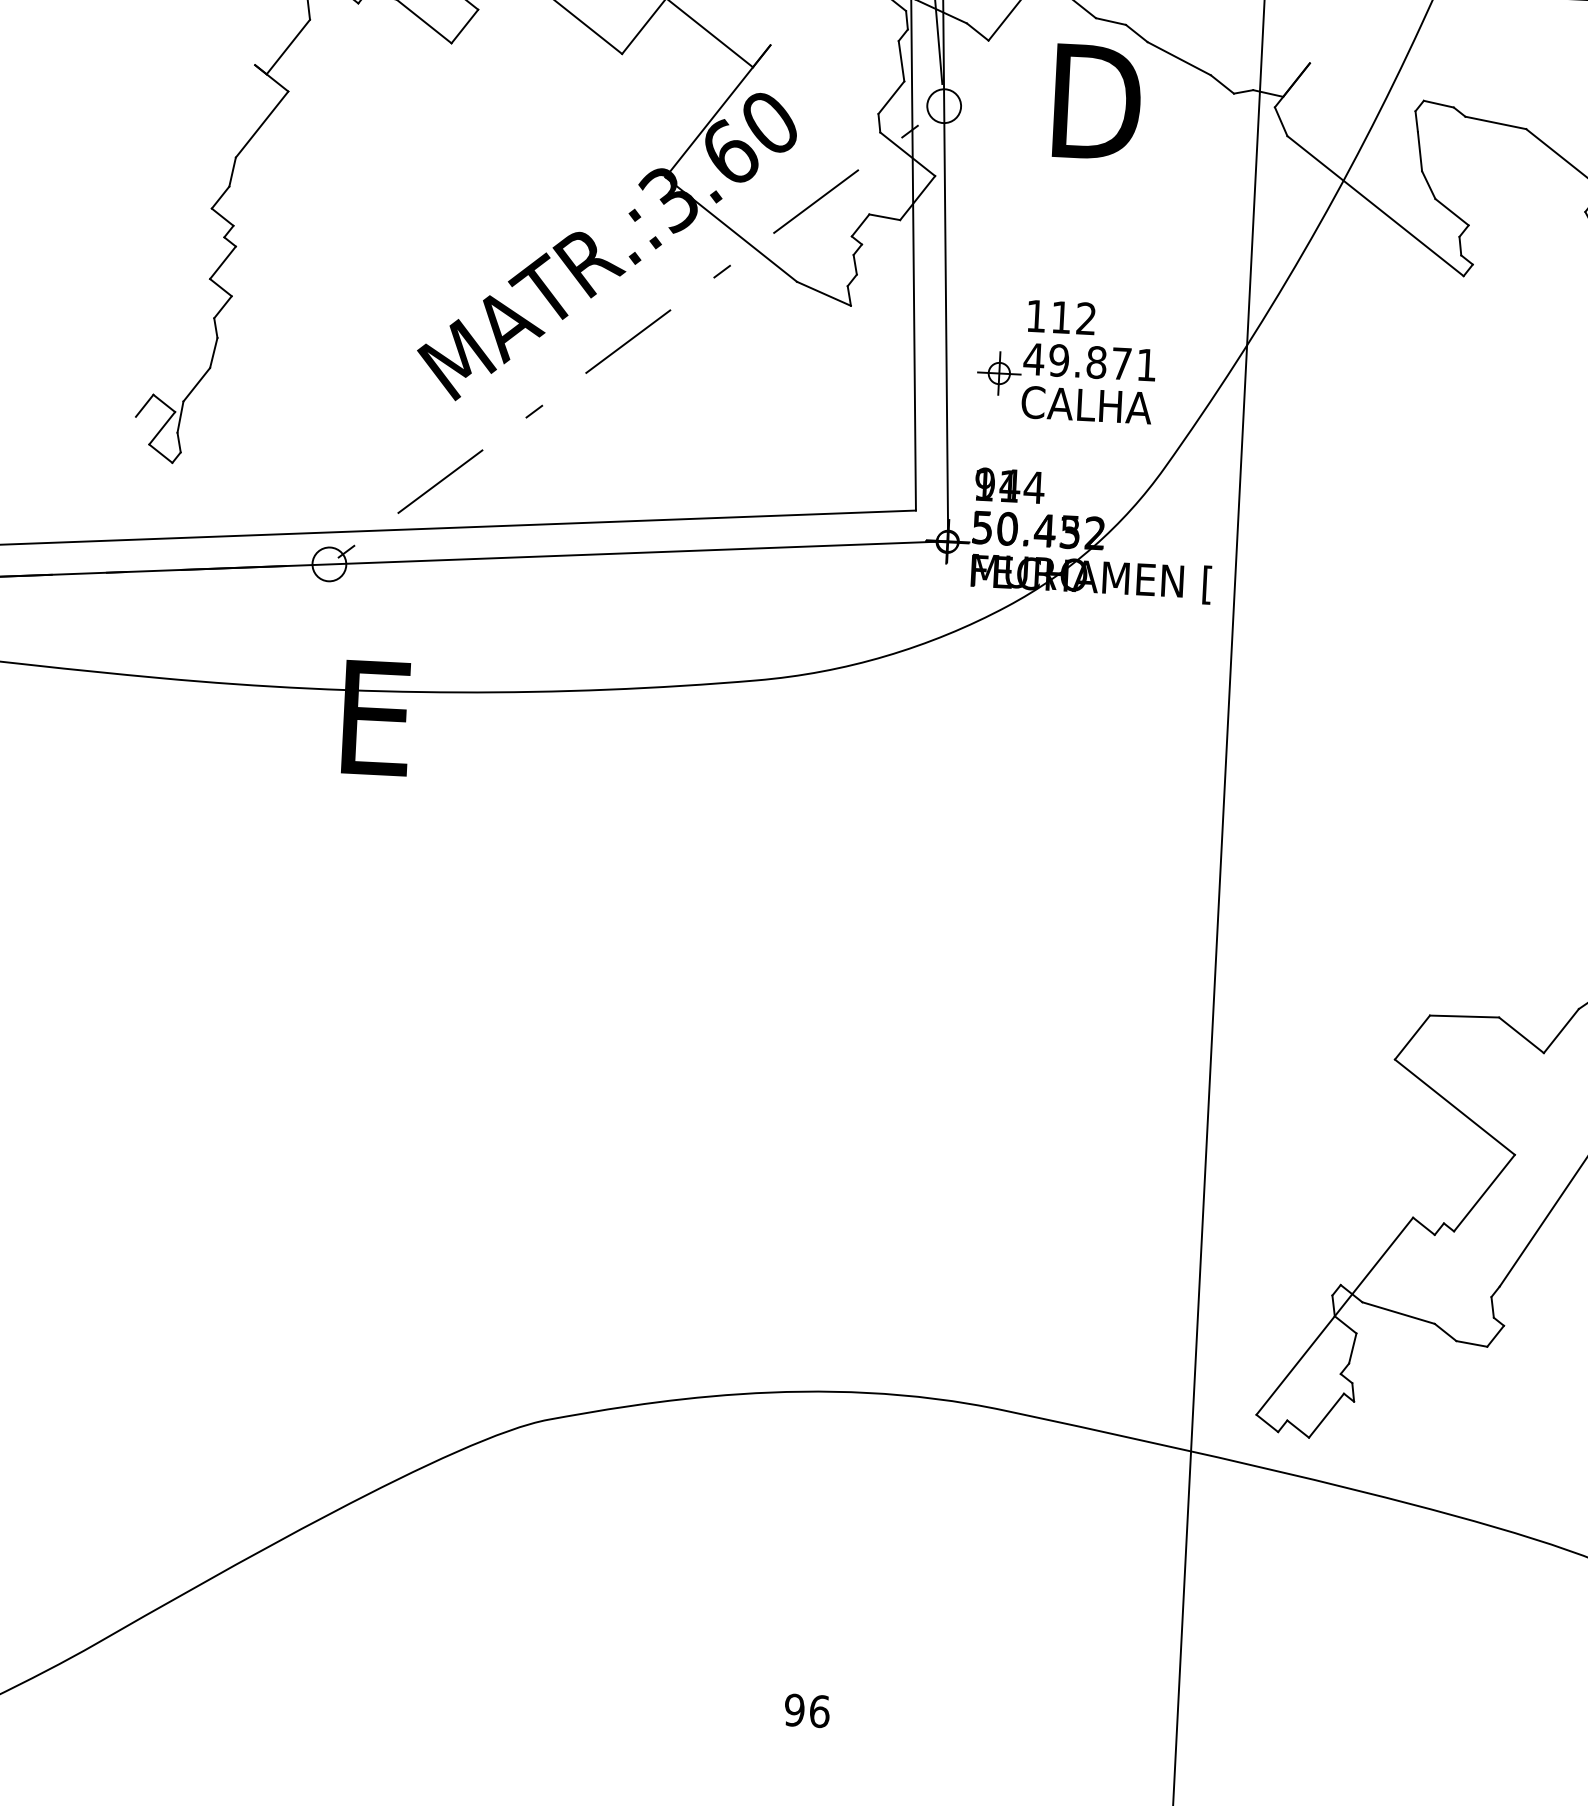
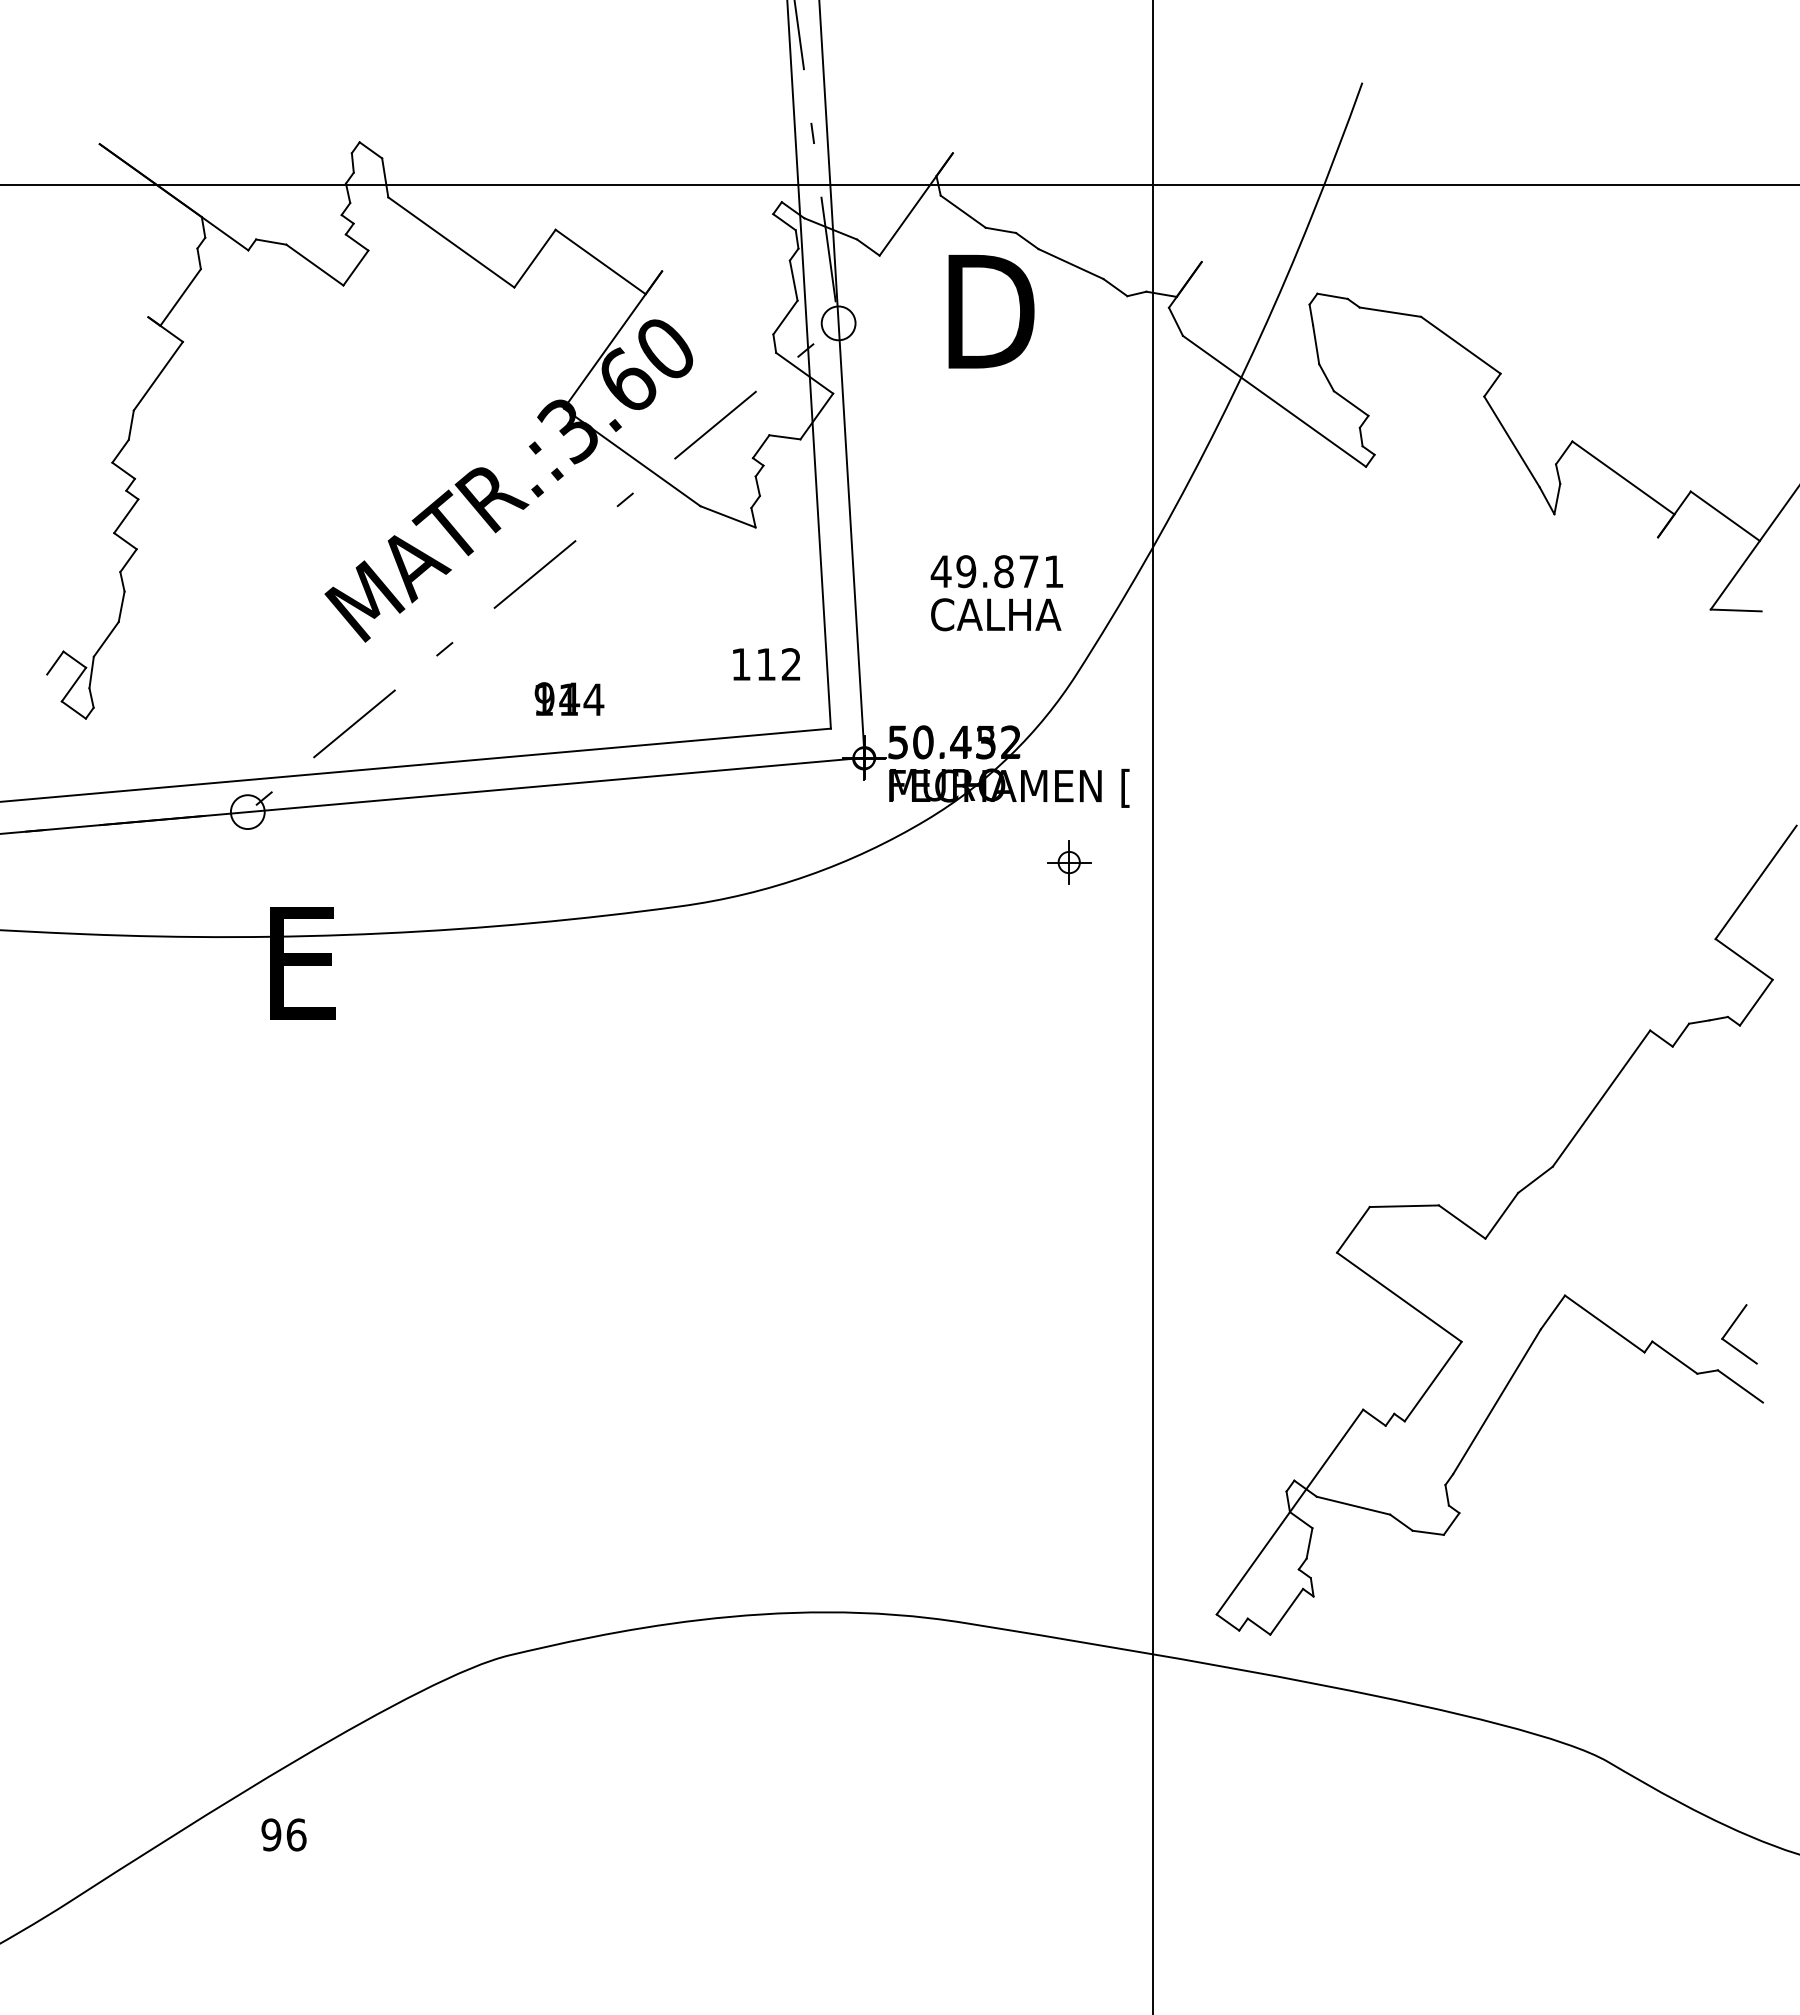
text: (1061, 317) -> (766, 664), moved
part: (999, 373) -> (1069, 862), moved
text: (1009, 485) -> (569, 698), moved
text: (806, 1710) -> (283, 1834), moved

